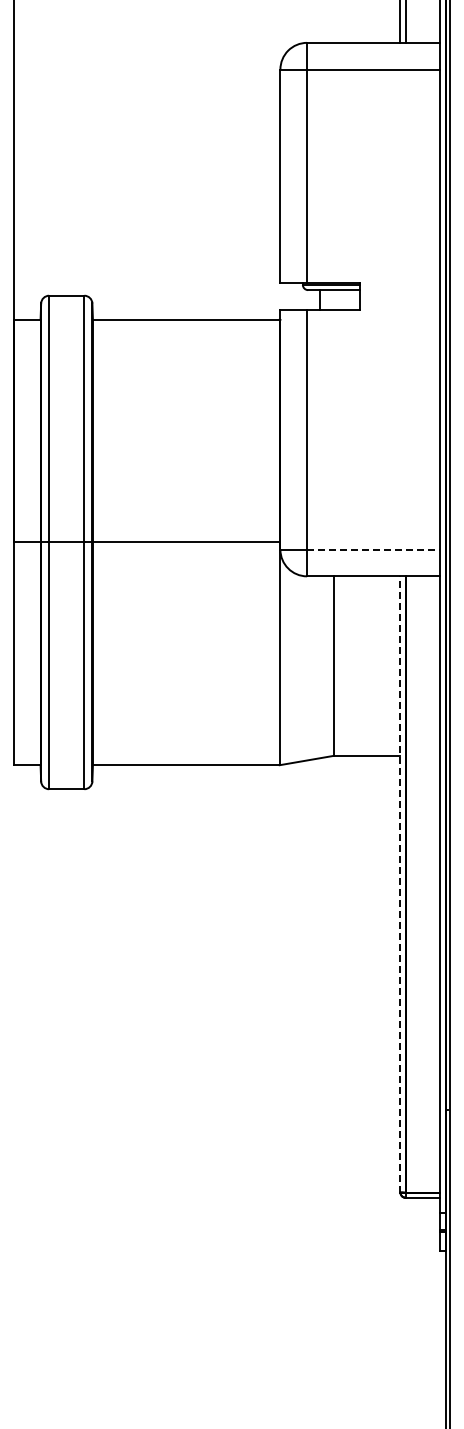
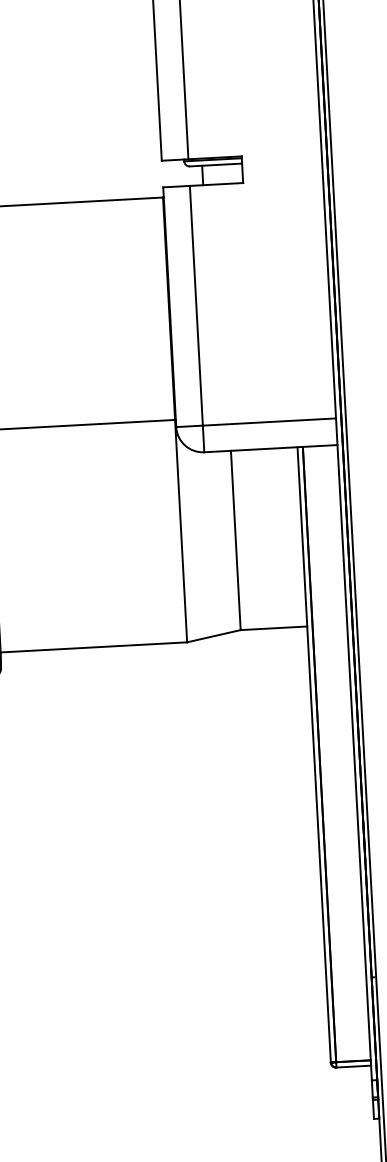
line: (373, 549) -> (269, 421), dashed -> solid
line: (400, 883) -> (314, 753), dashed -> solid

